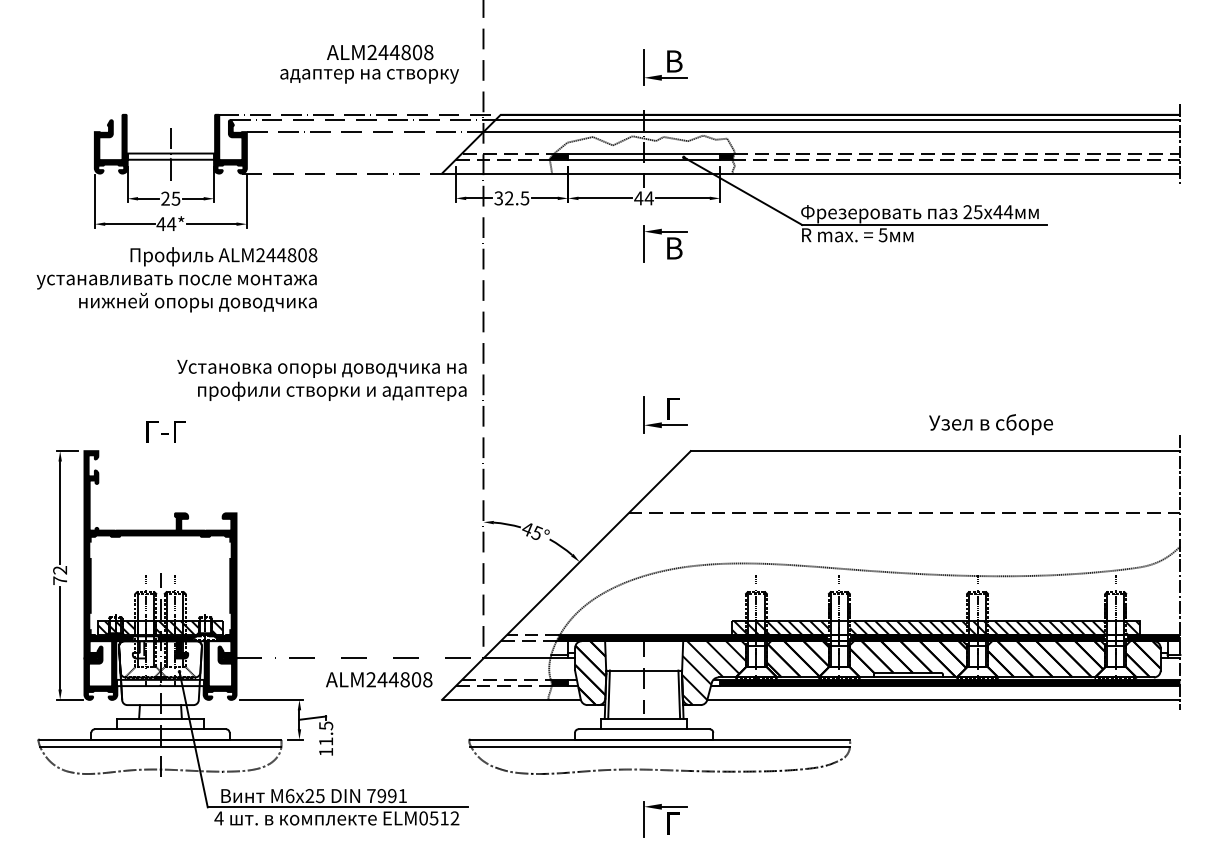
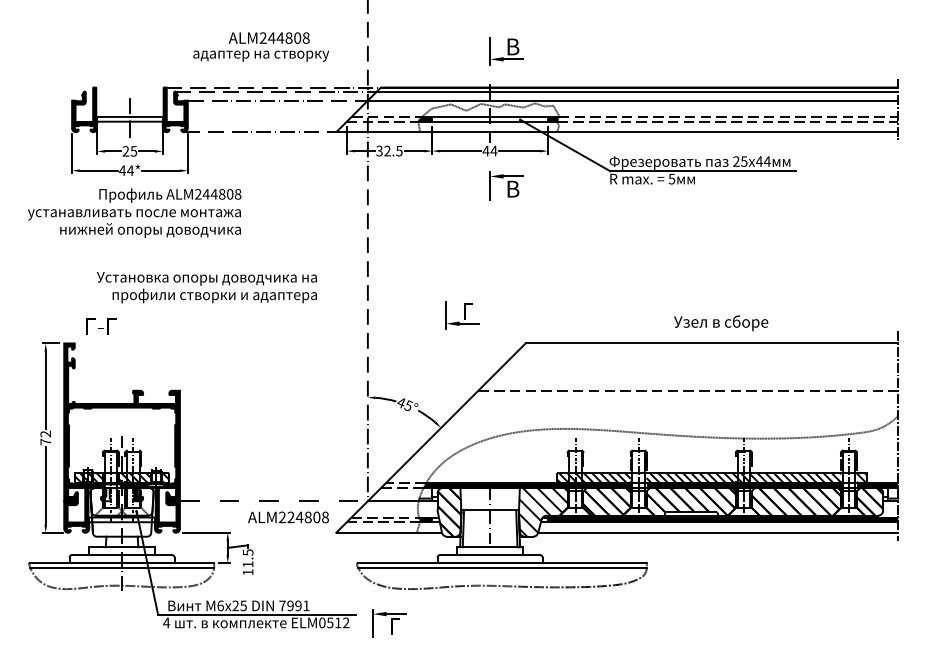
text: (369, 63) -> (261, 46), moved
text: (321, 380) -> (206, 287), moved
part: (665, 414) -> (462, 315), moved
text: (991, 424) -> (721, 323), moved
text: (166, 431) -> (101, 326), moved
text: (381, 679) -> (290, 517), ALM244808 -> ALM224808
part: (665, 819) -> (389, 623), moved

